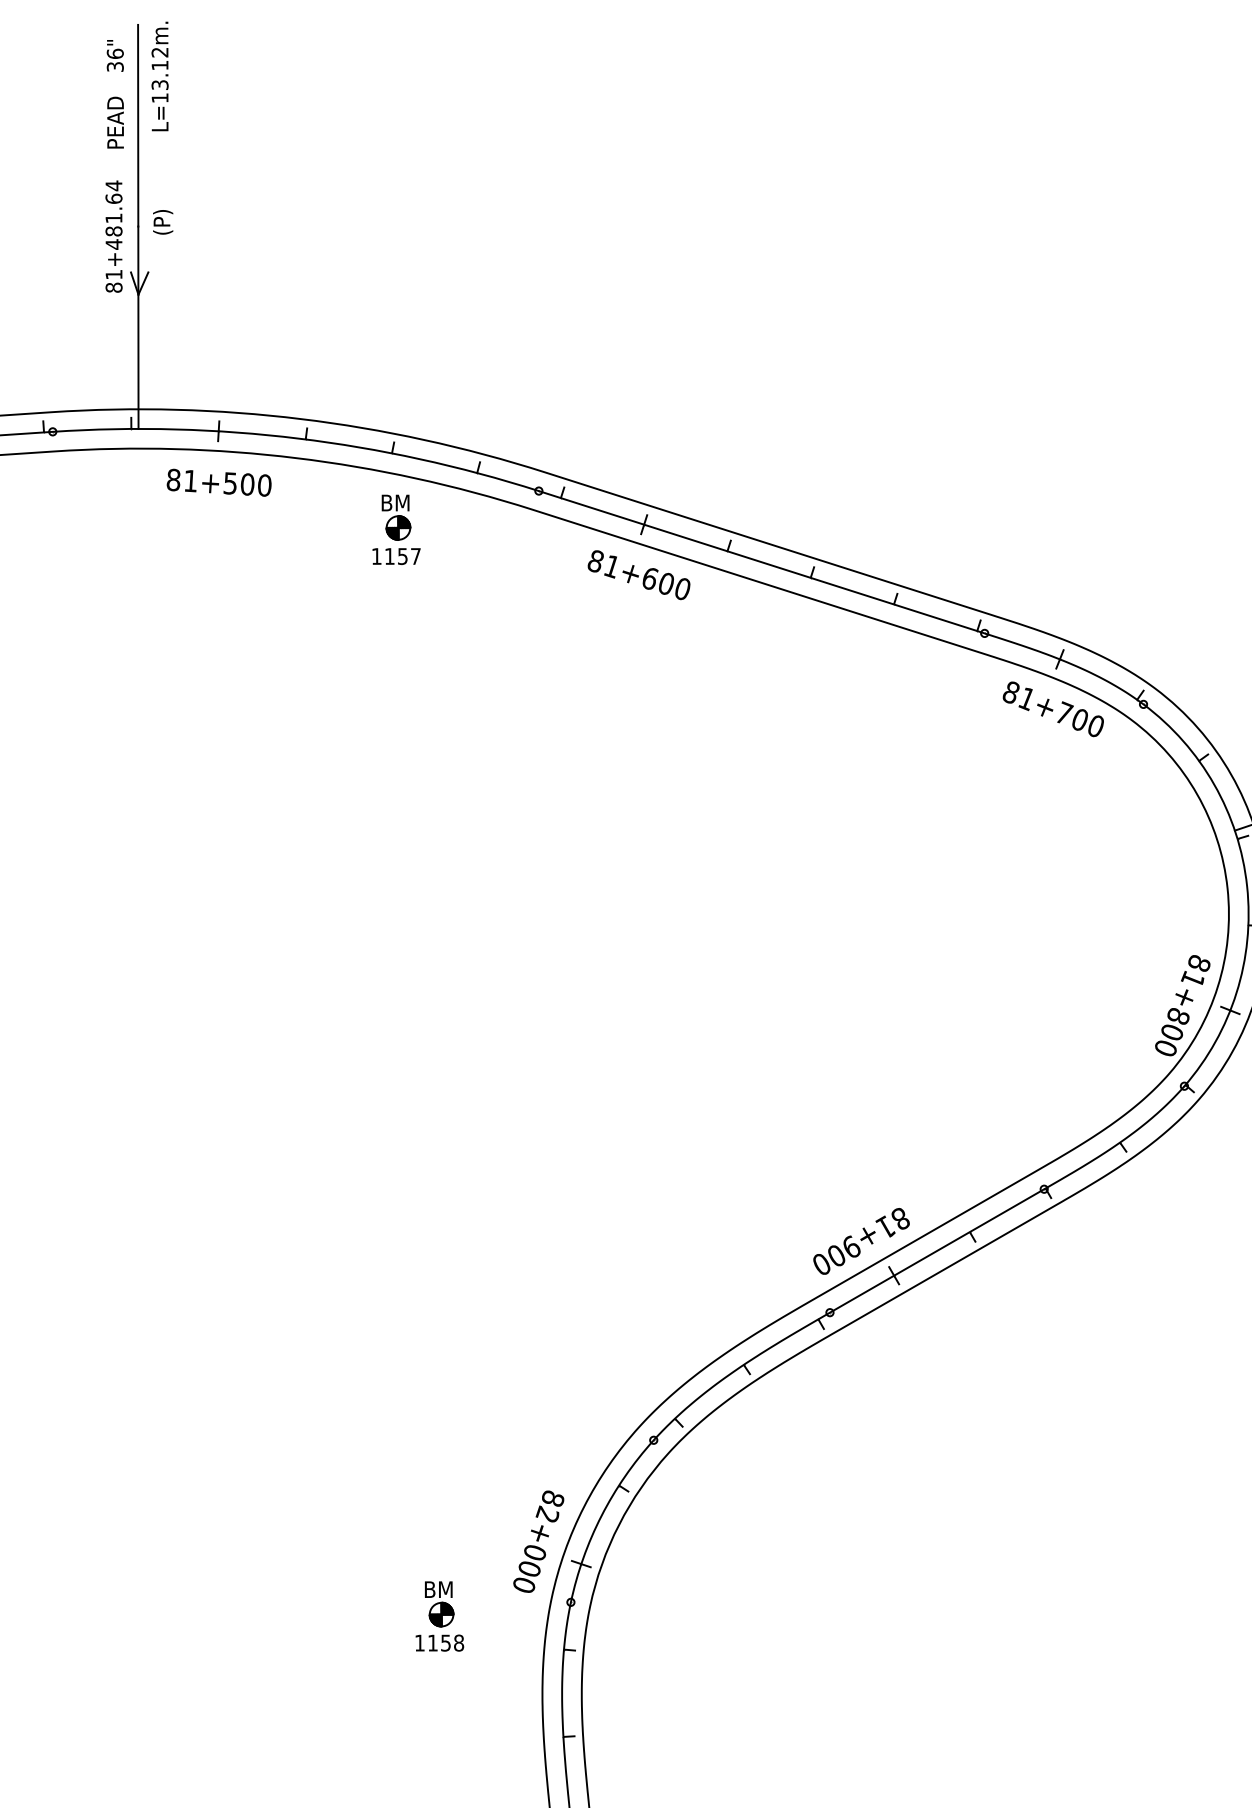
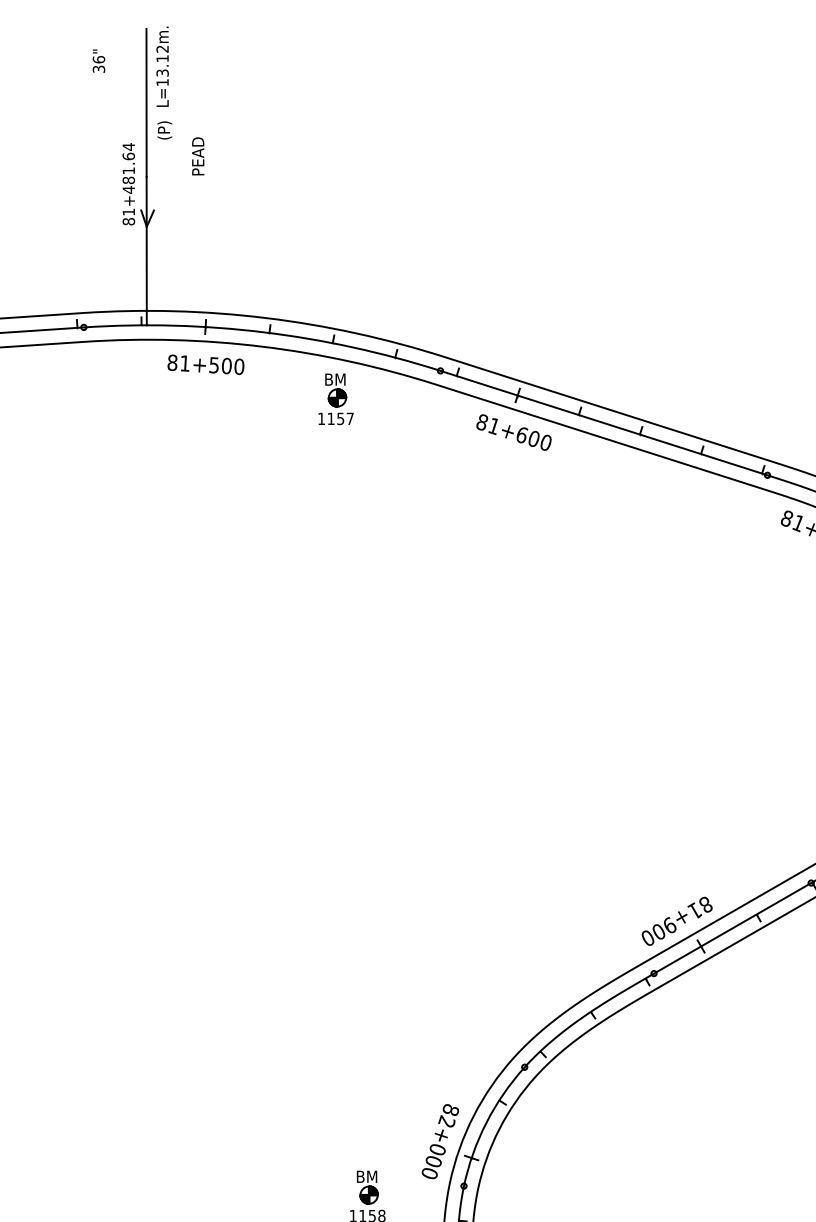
text: (114, 55) -> (98, 60), moved
text: (115, 122) -> (198, 156), moved
text: (163, 222) -> (165, 130), moved

